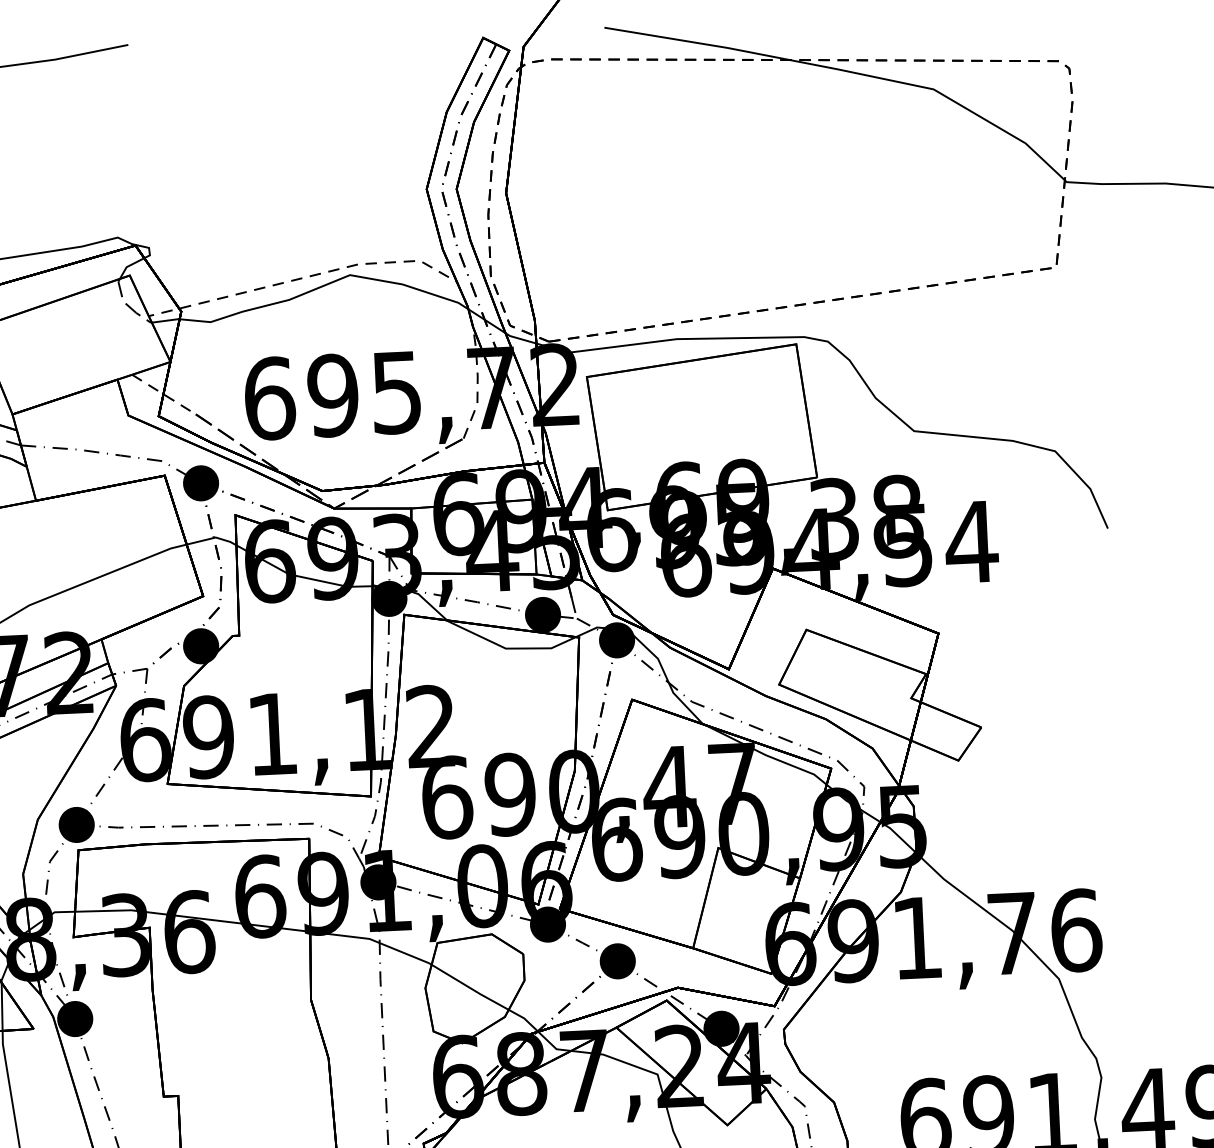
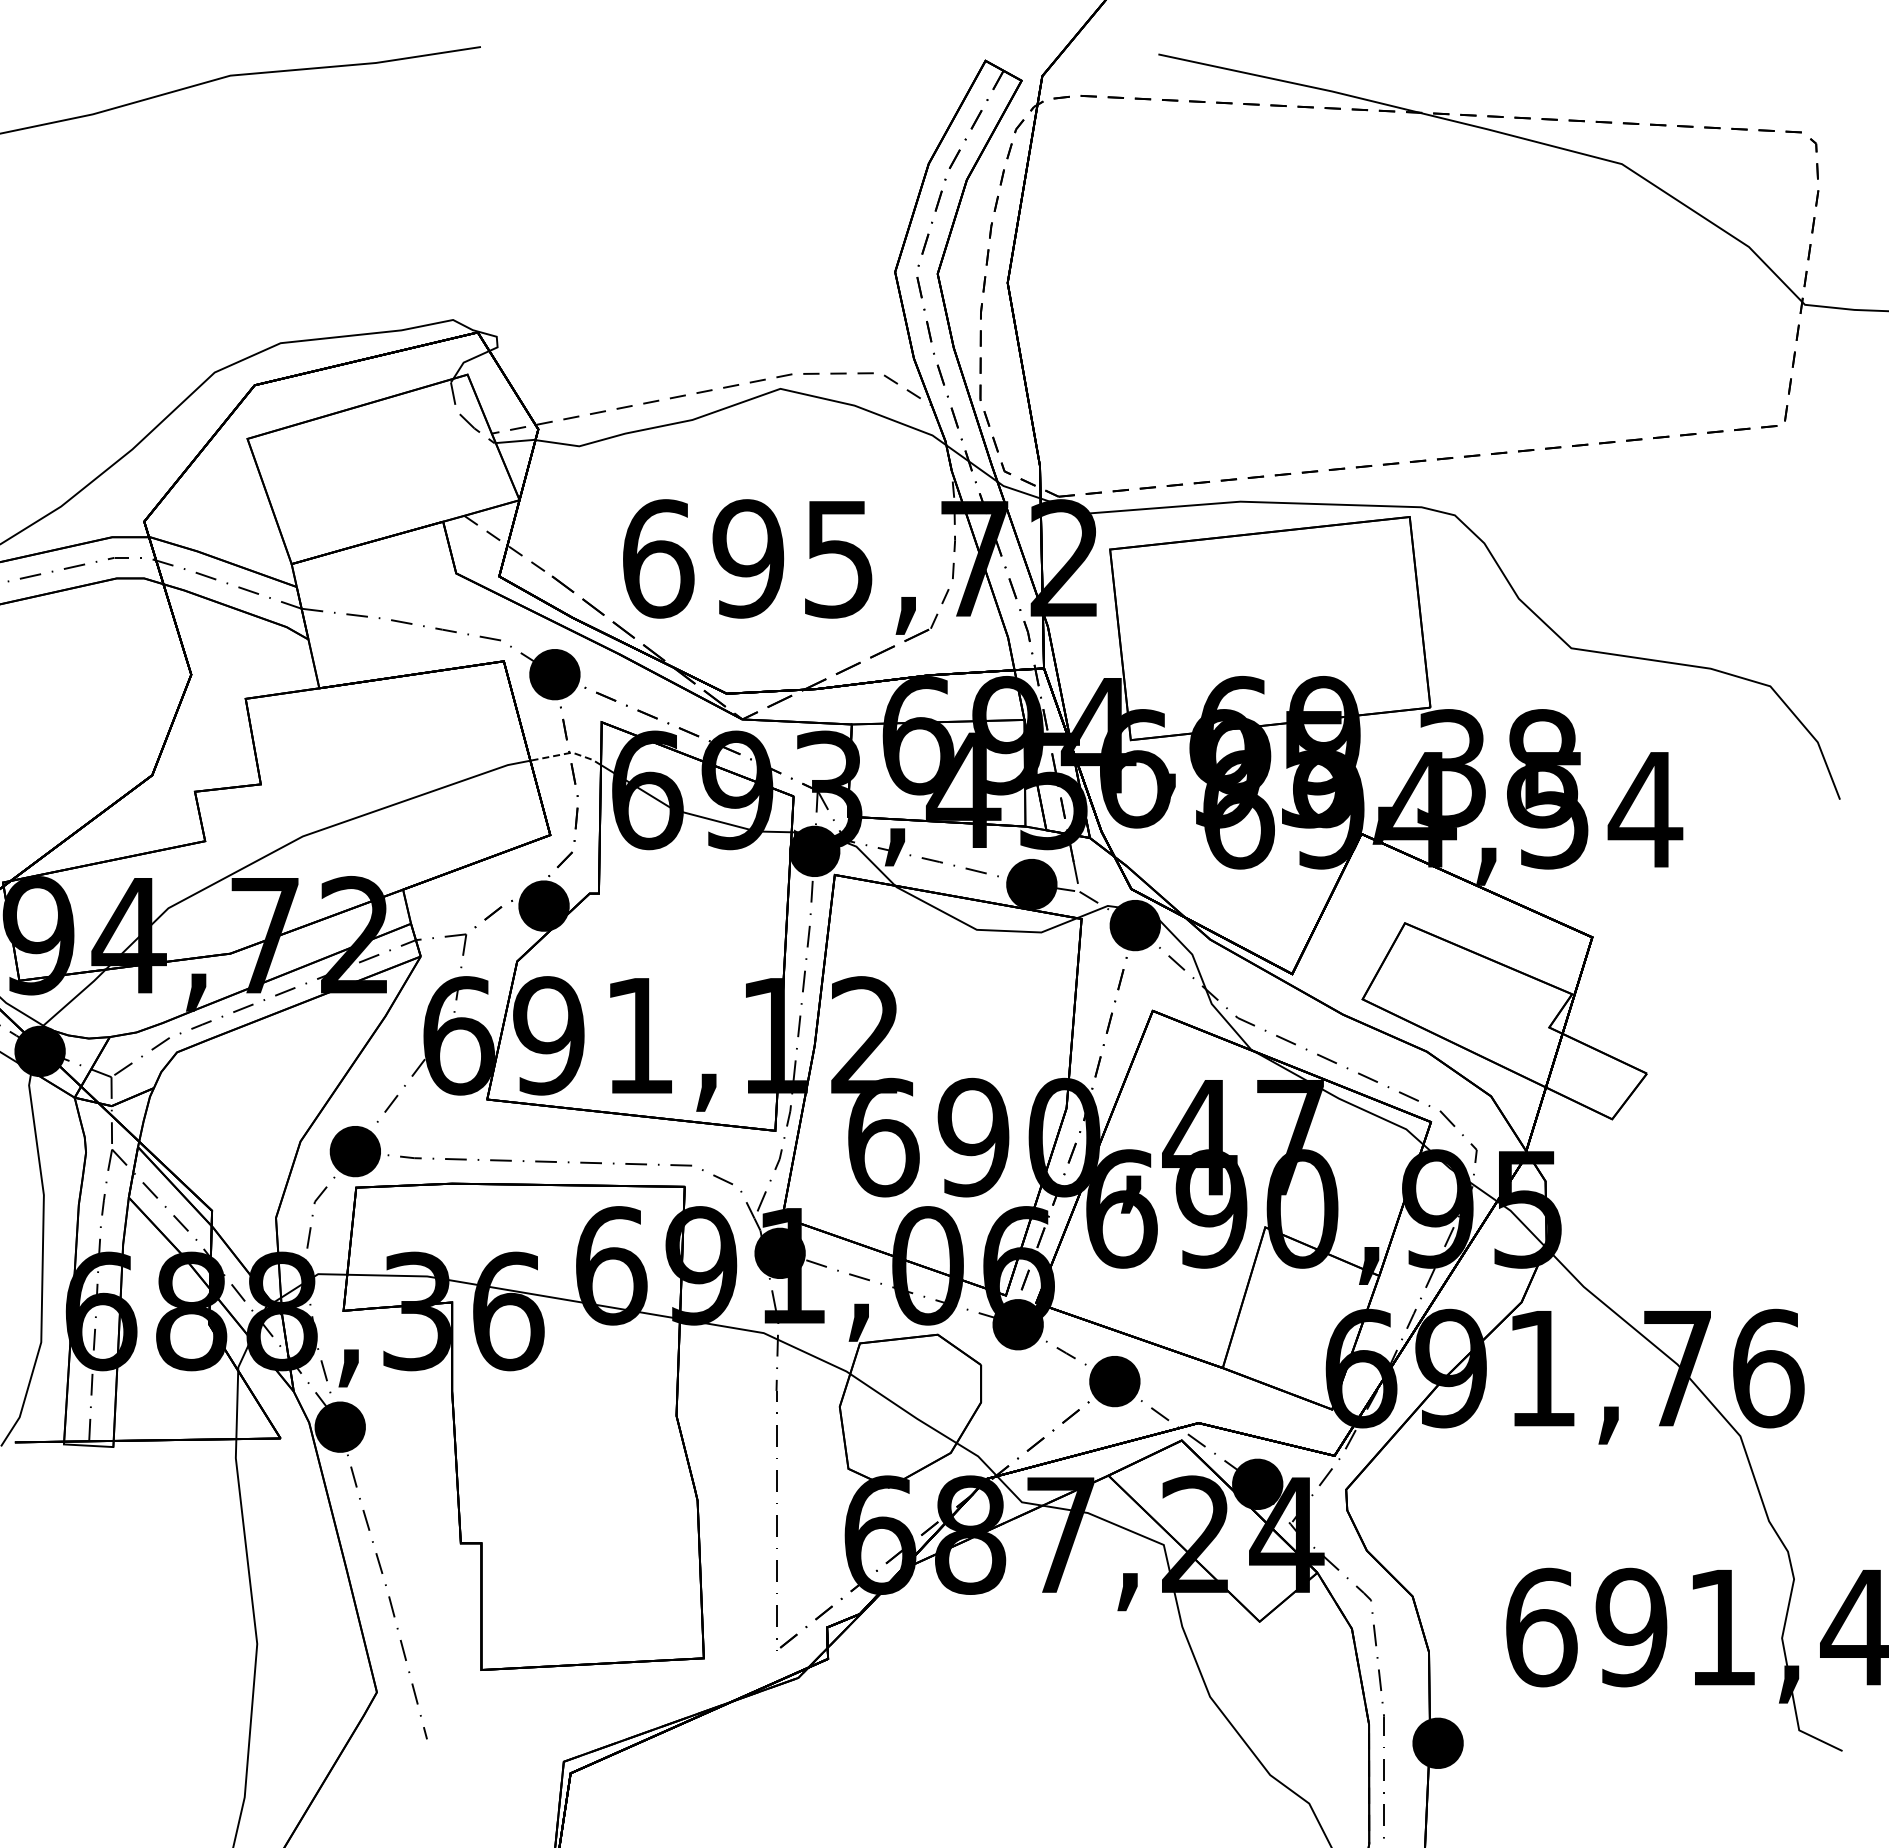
line: (213, 538) -> (568, 753), solid -> dashed

